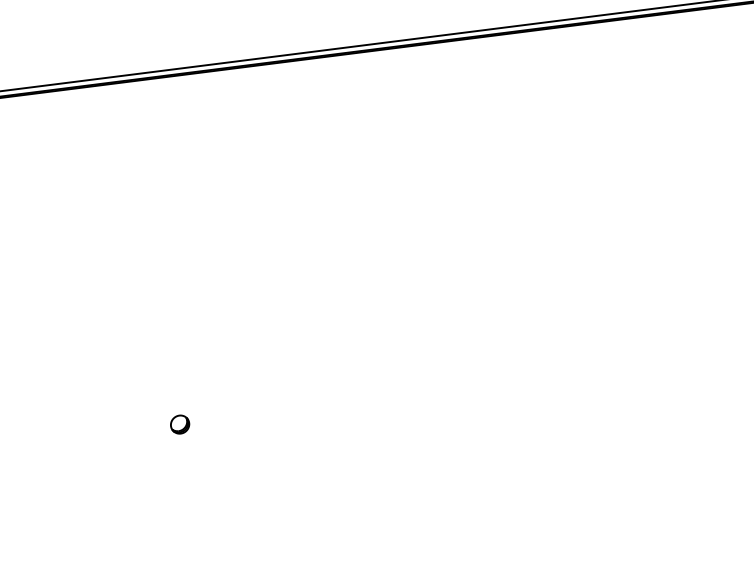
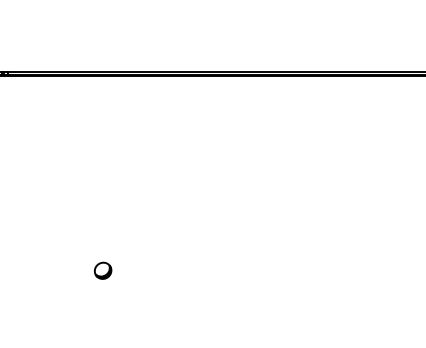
part: (180, 424) -> (103, 270), size x1.6

